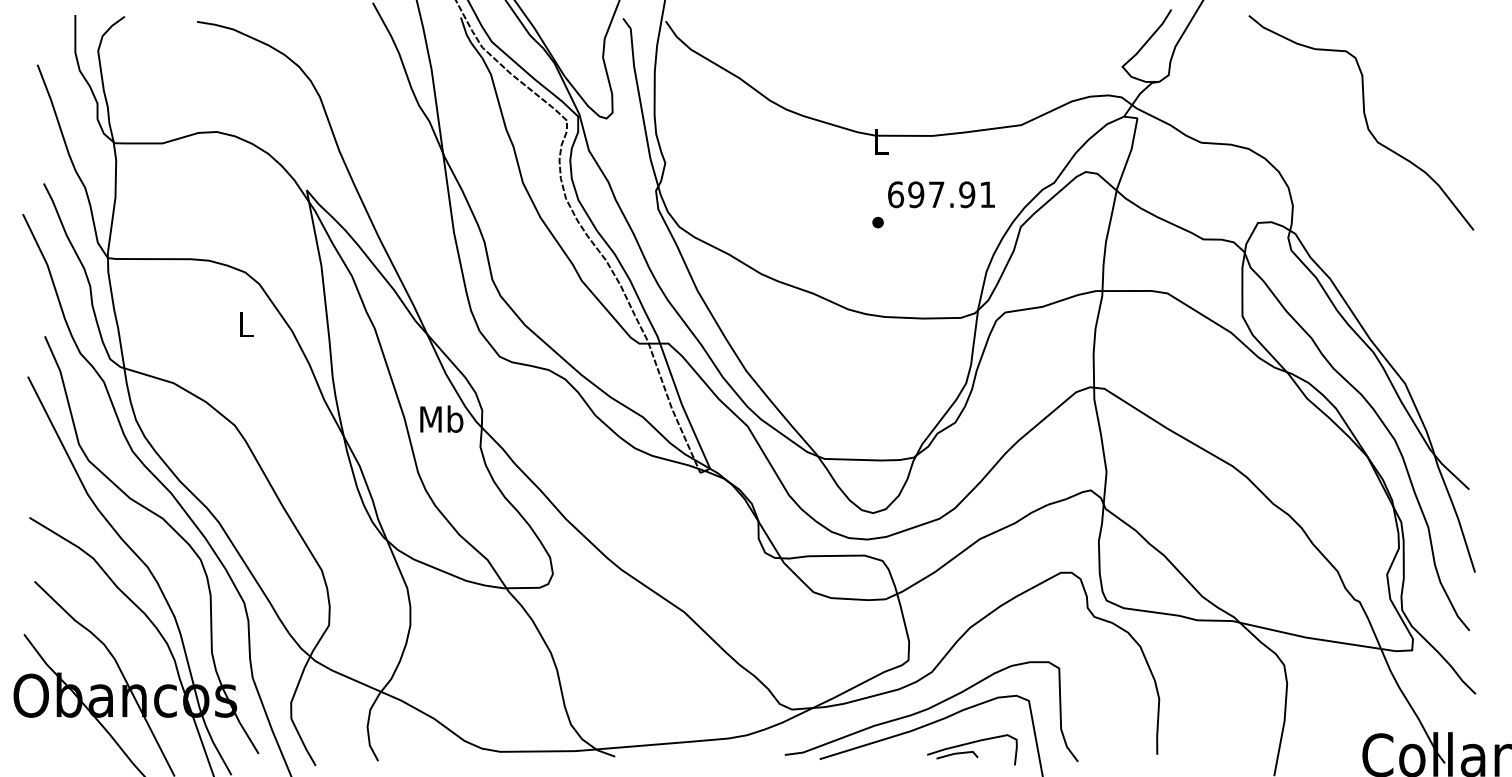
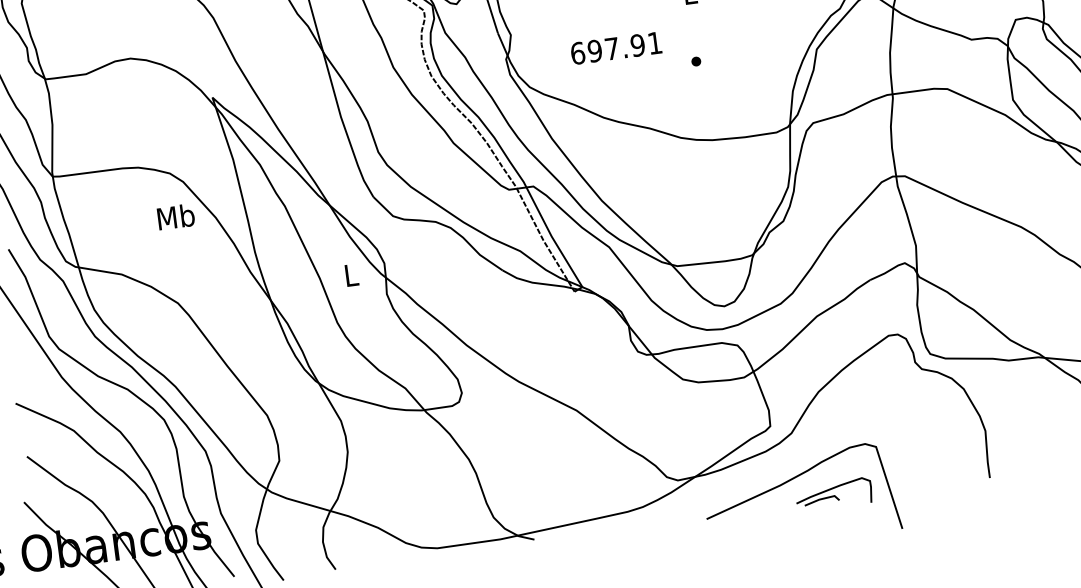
text: (941, 194) -> (616, 48), moved
text: (245, 323) -> (175, 216), L -> Mb
text: (441, 418) -> (350, 274), Mb -> L
curve: (929, 709) -> (793, 465), removed

